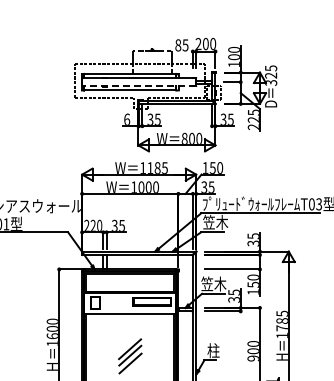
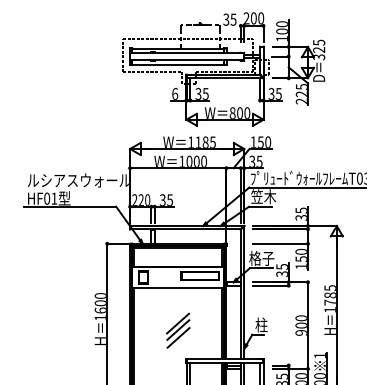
text: (178, 45) -> (226, 19), 85 -> 35
line: (139, 86) -> (187, 60), dashed -> solid
text: (213, 283) -> (261, 257), 笠木 -> 格子

